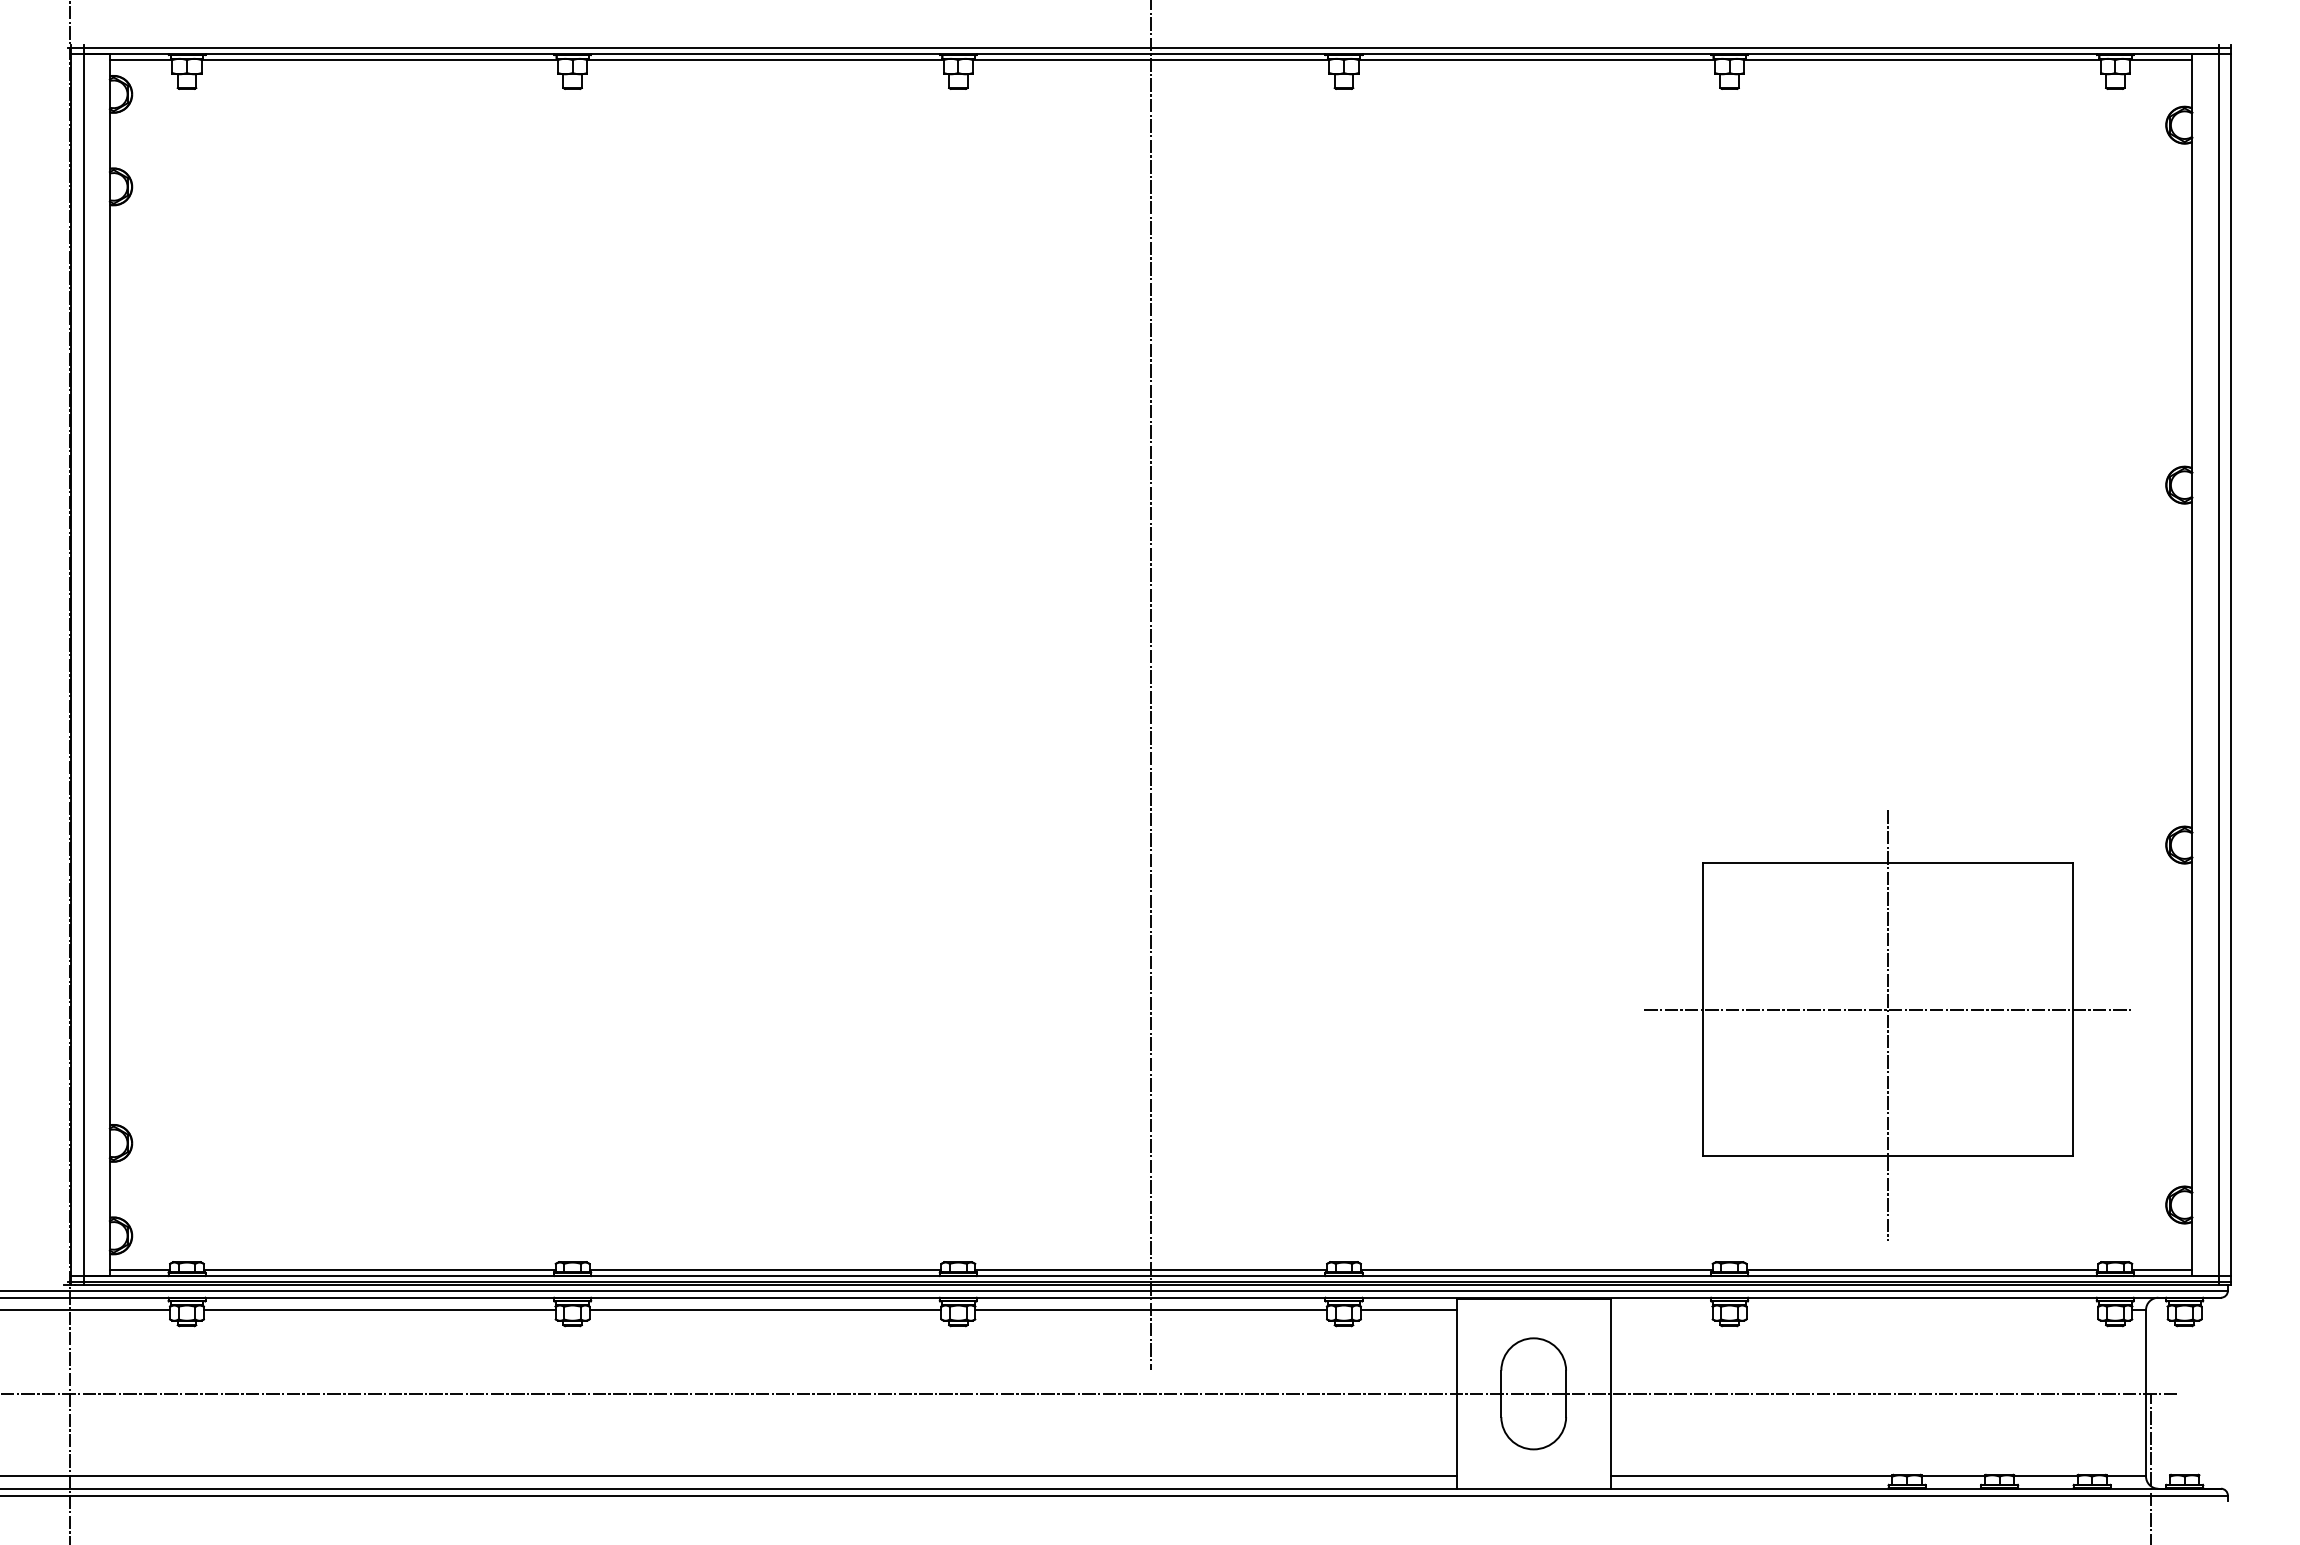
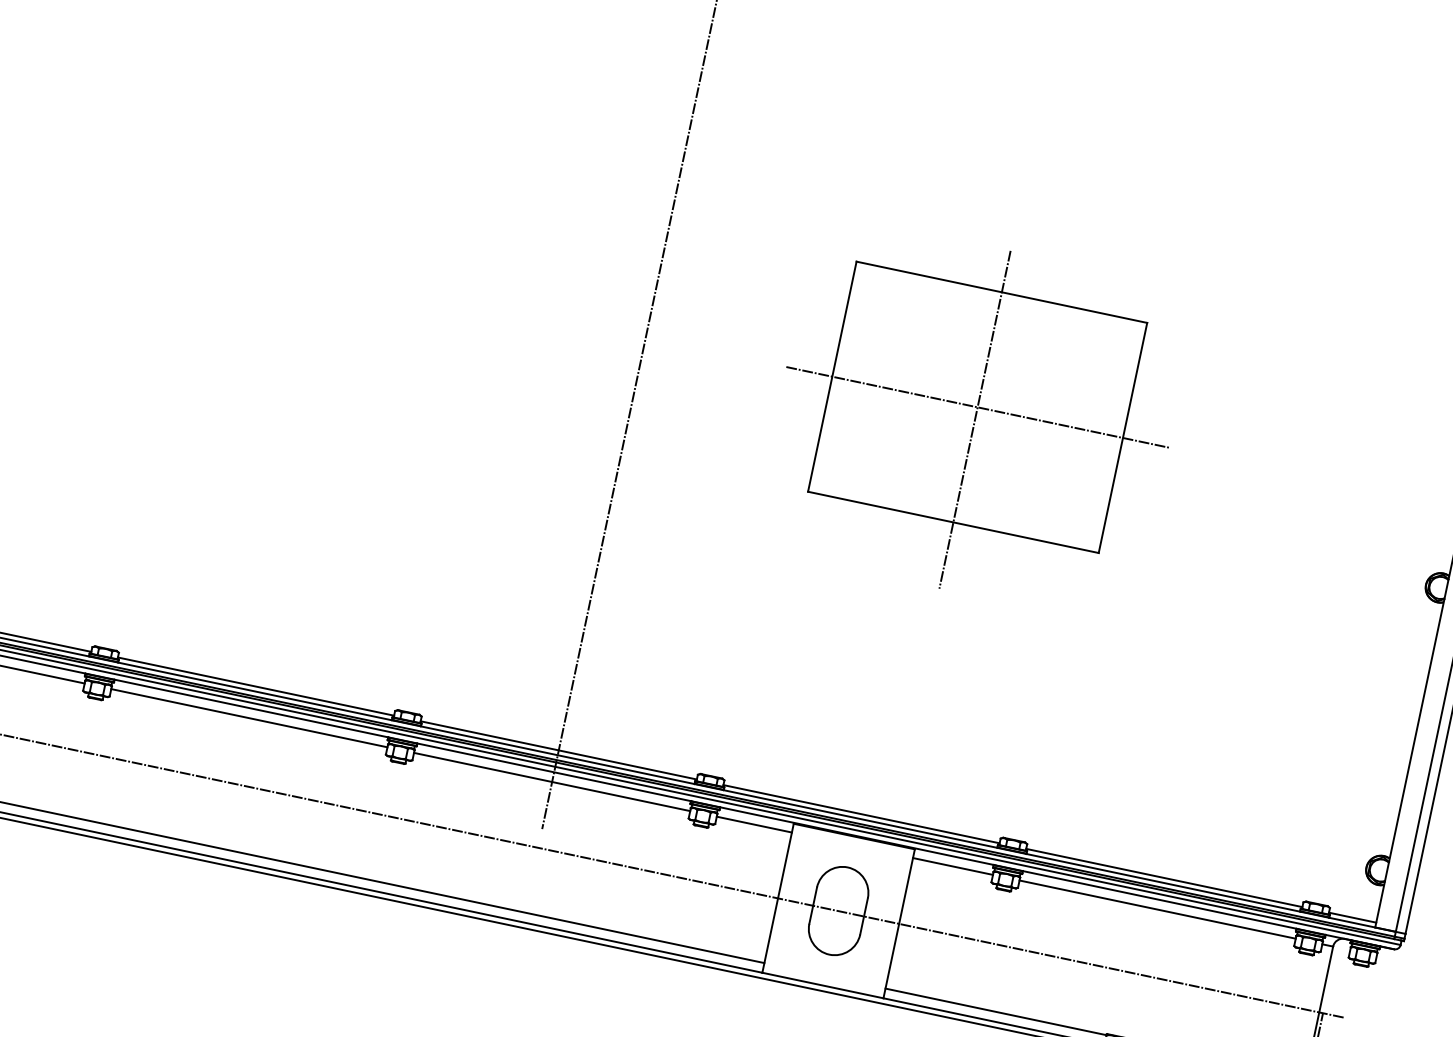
part: (1887, 1025) -> (974, 419), moved
line: (1661, 1310) -> (952, 866), added
line: (1922, 1310) -> (1157, 909), added

